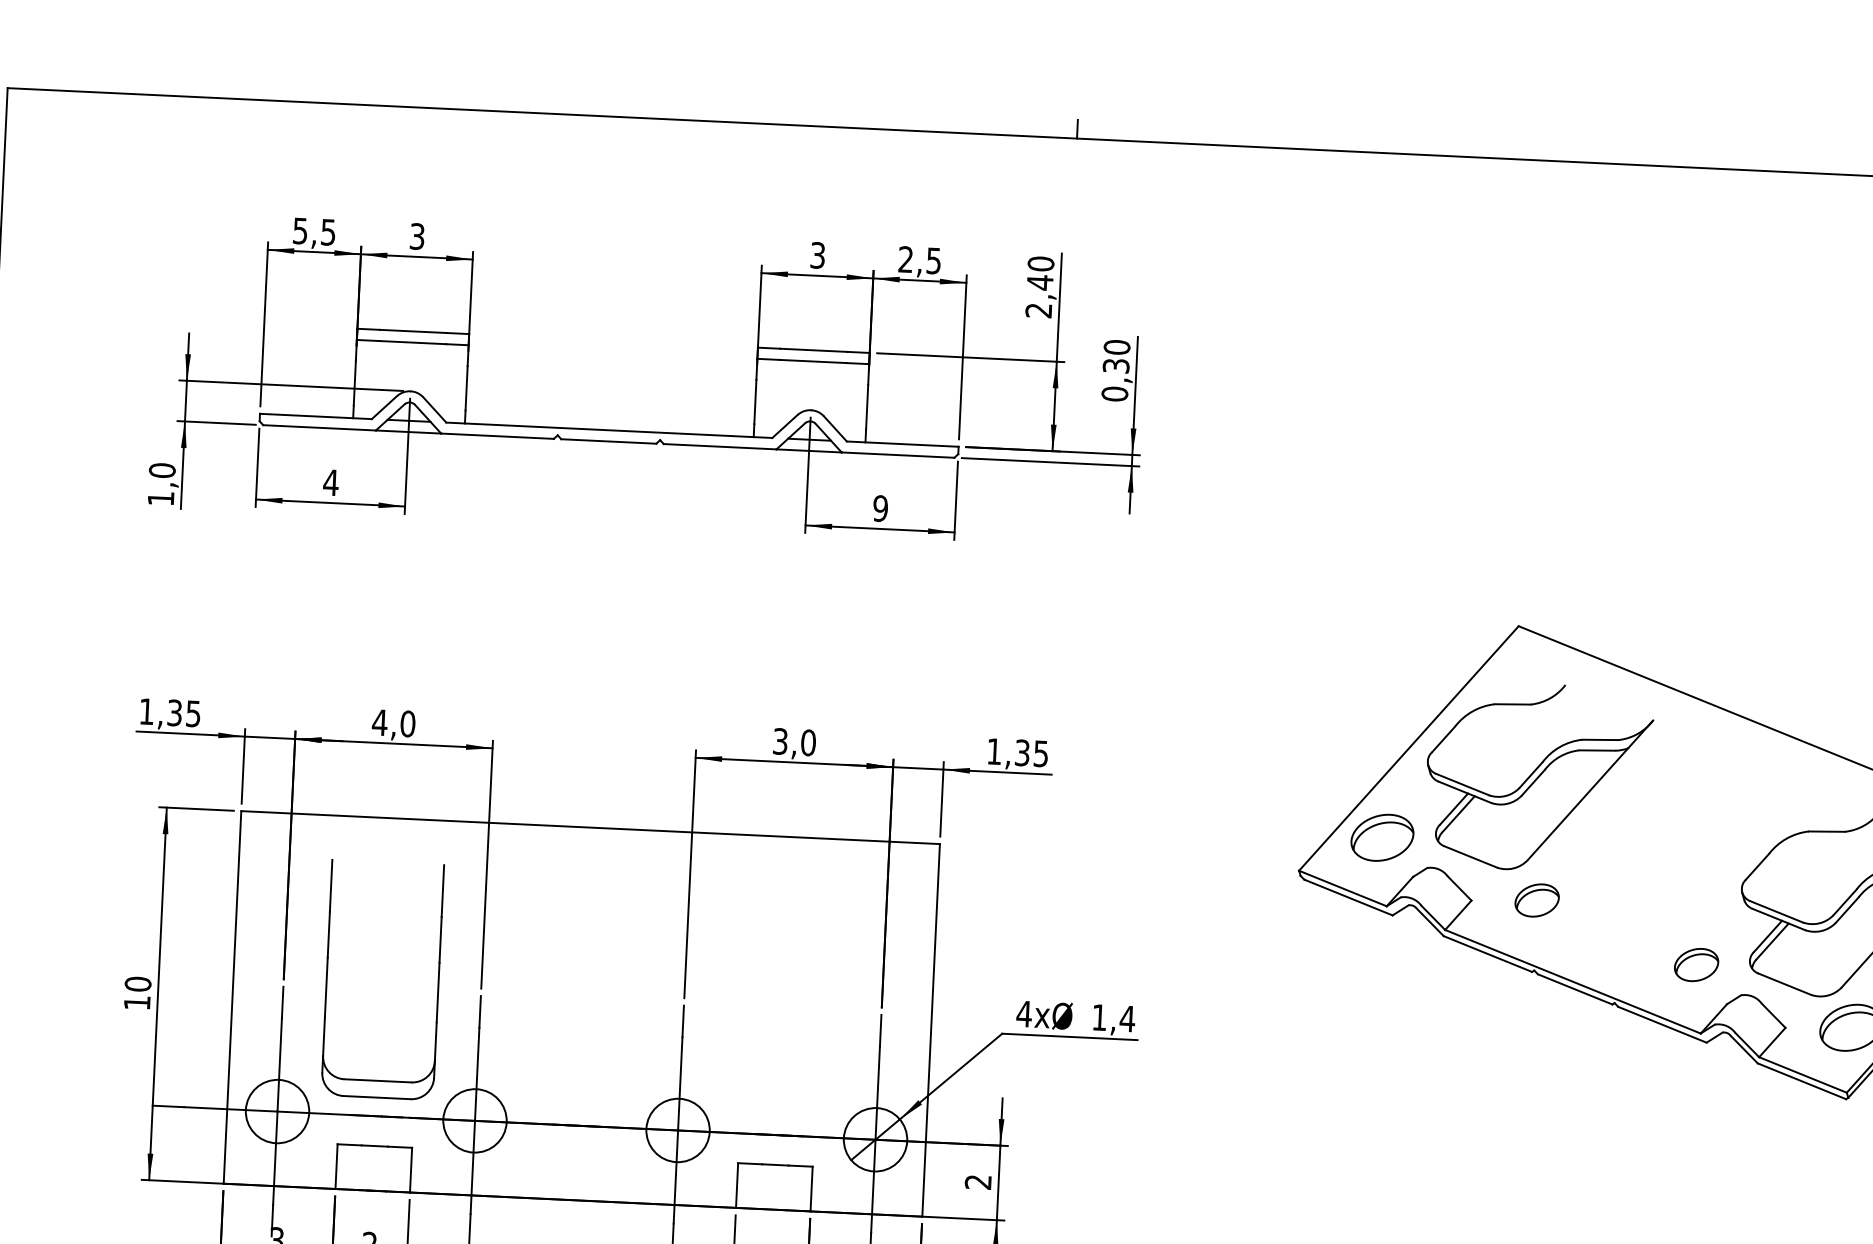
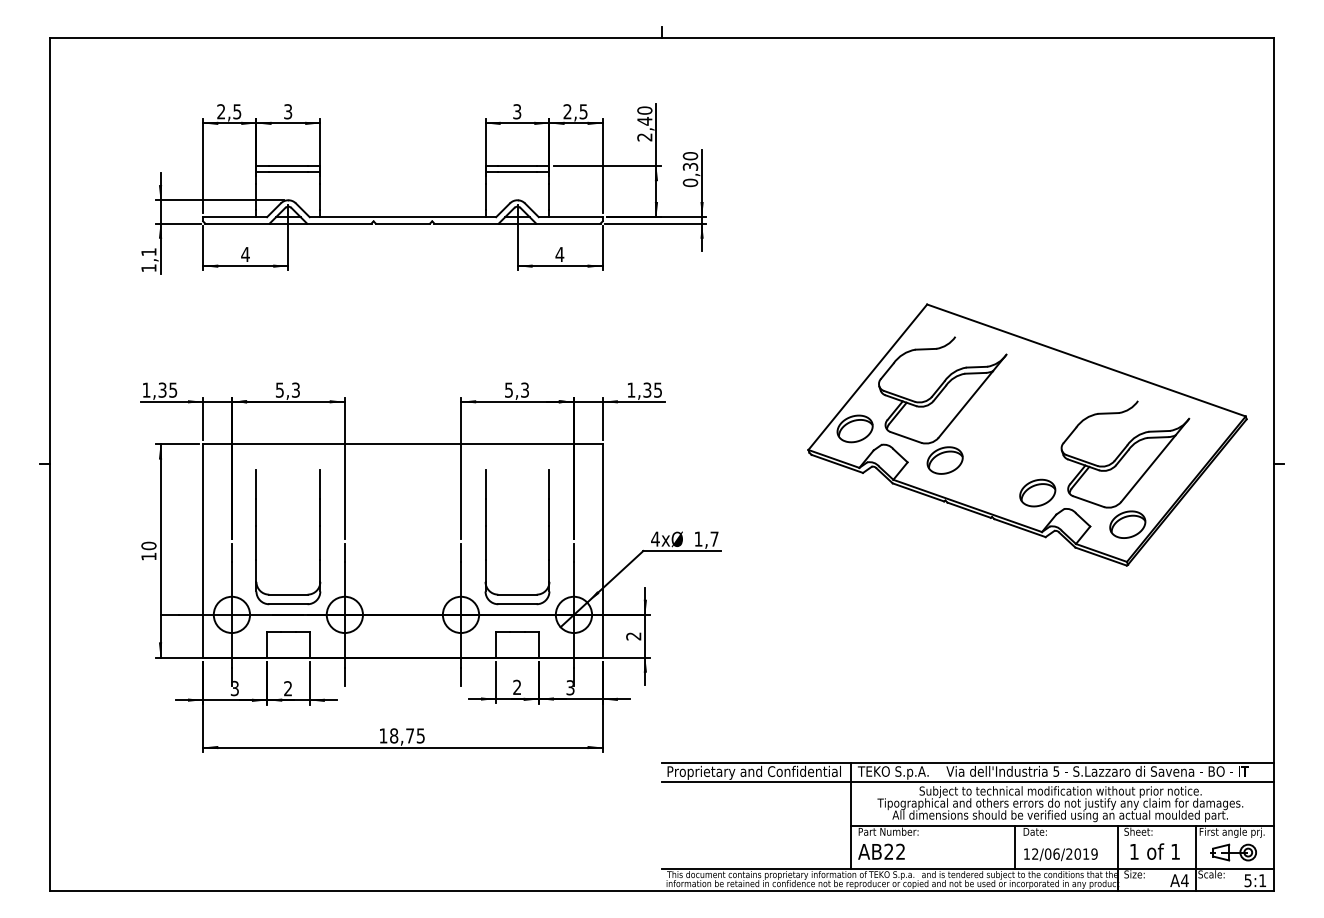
text: (300, 230) -> (221, 111), 5,5 -> 2,5
text: (161, 471) -> (148, 252), 1,0 -> 1,1
text: (879, 508) -> (559, 254), 9 -> 4
text: (393, 722) -> (287, 389), 4,0 -> 5,3
text: (795, 741) -> (517, 389), 3,0 -> 5,3
part: (1536, 900) -> (944, 460), size x1.43
part: (1696, 963) -> (1037, 492), size x1.43
part: (729, 997) -> (486, 537), added
text: (1127, 1017) -> (714, 538), 1,4 -> 1,7

